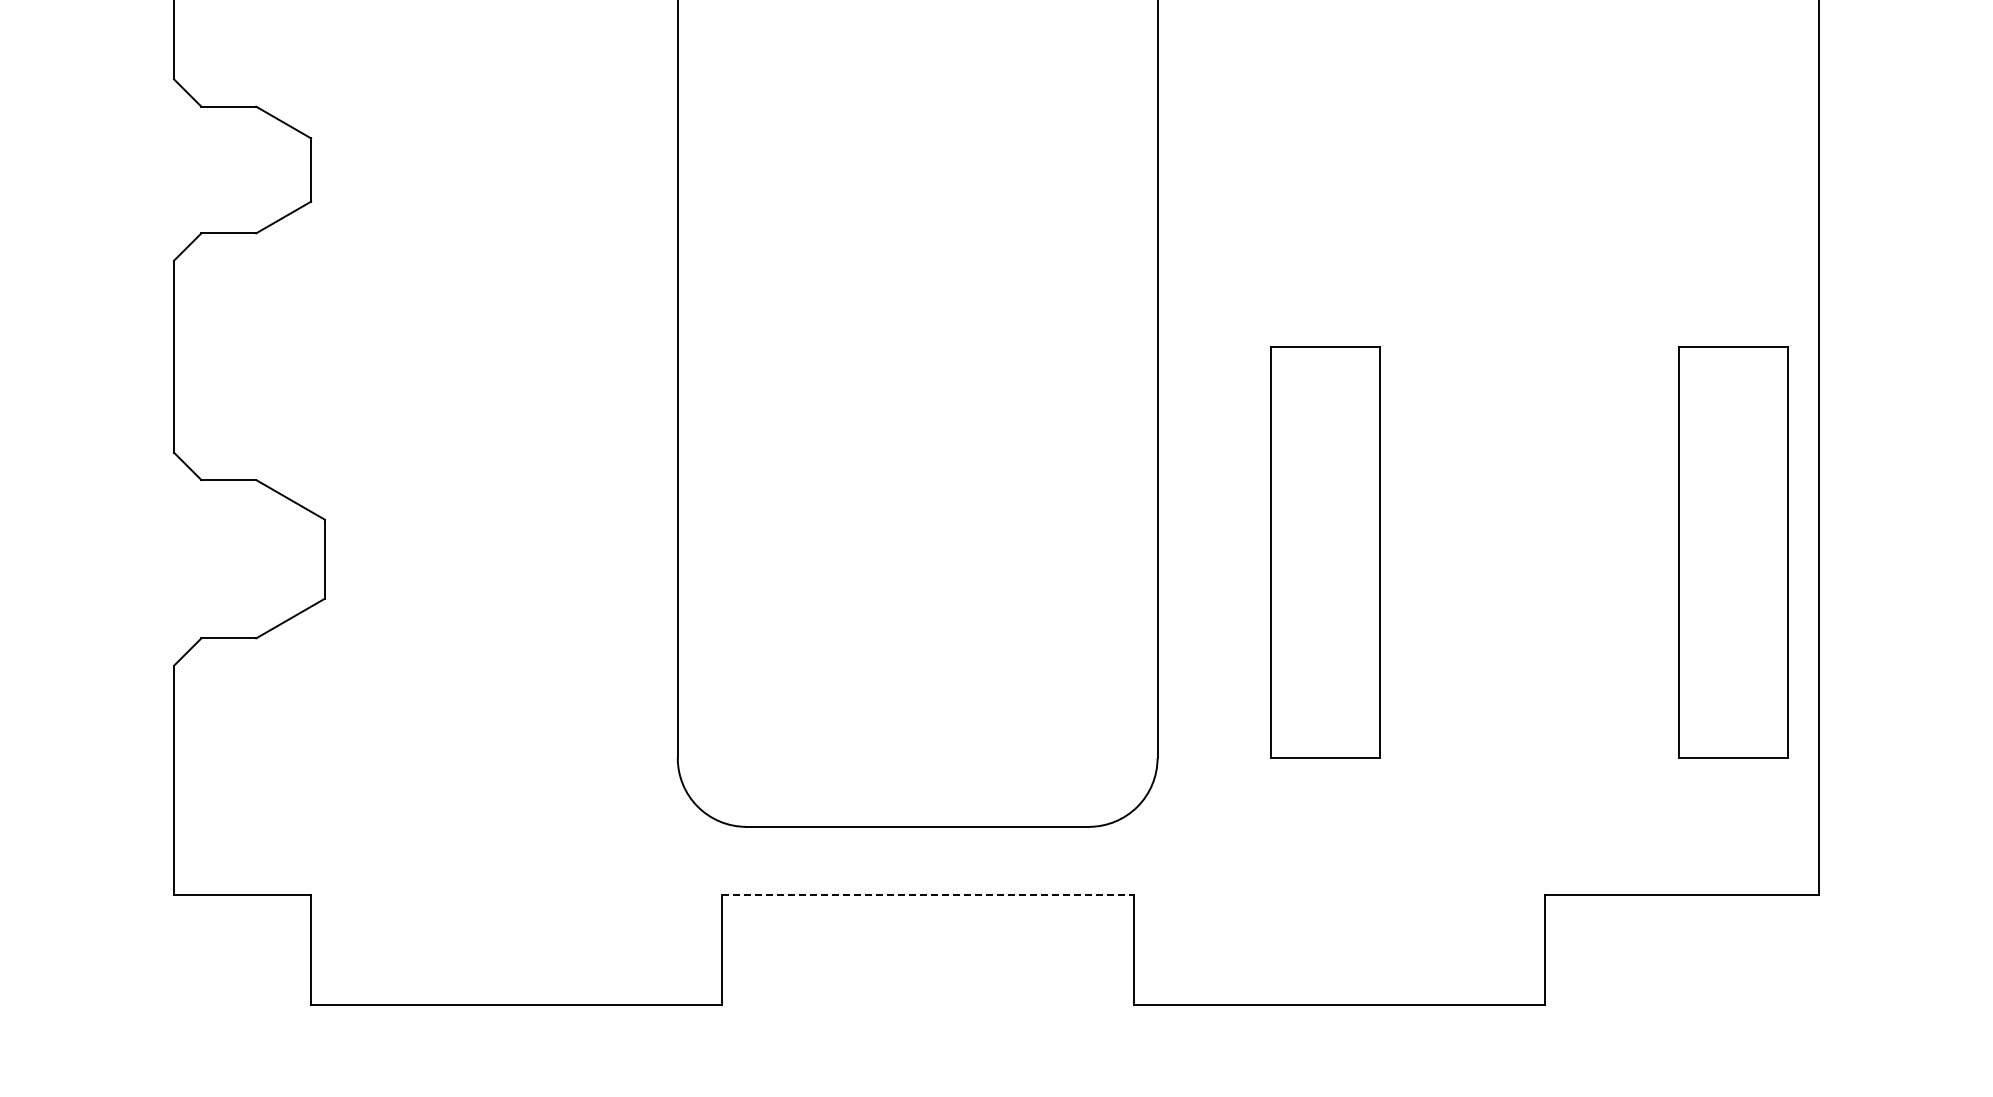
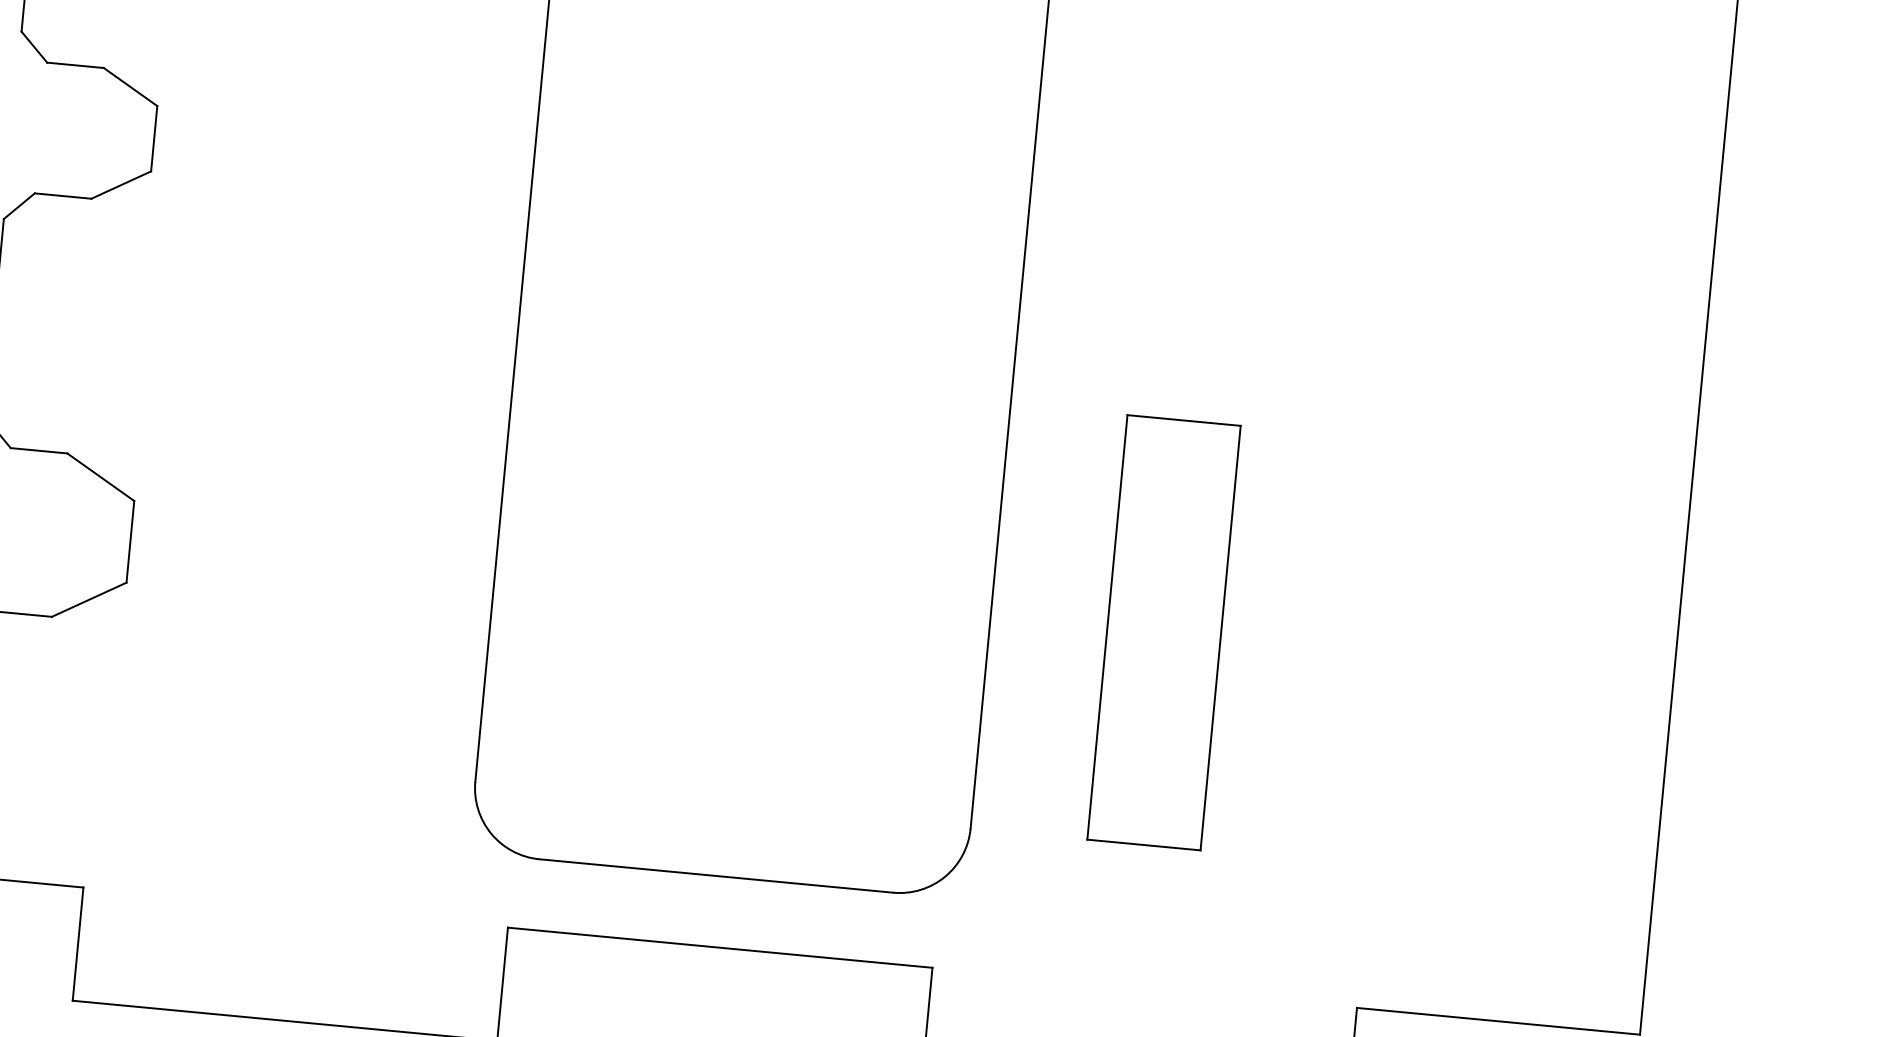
part: (1733, 552) -> (1585, 672), removed
line: (927, 895) -> (719, 947), dashed -> solid

